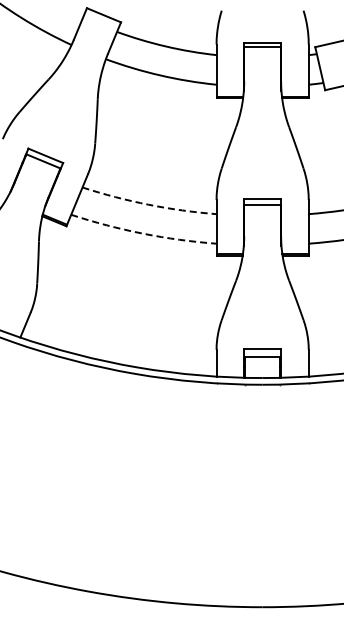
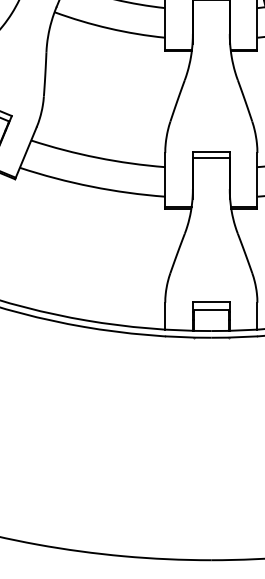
arc: (148, 204) -> (97, 157), dashed -> solid
arc: (143, 233) -> (92, 186), dashed -> solid

